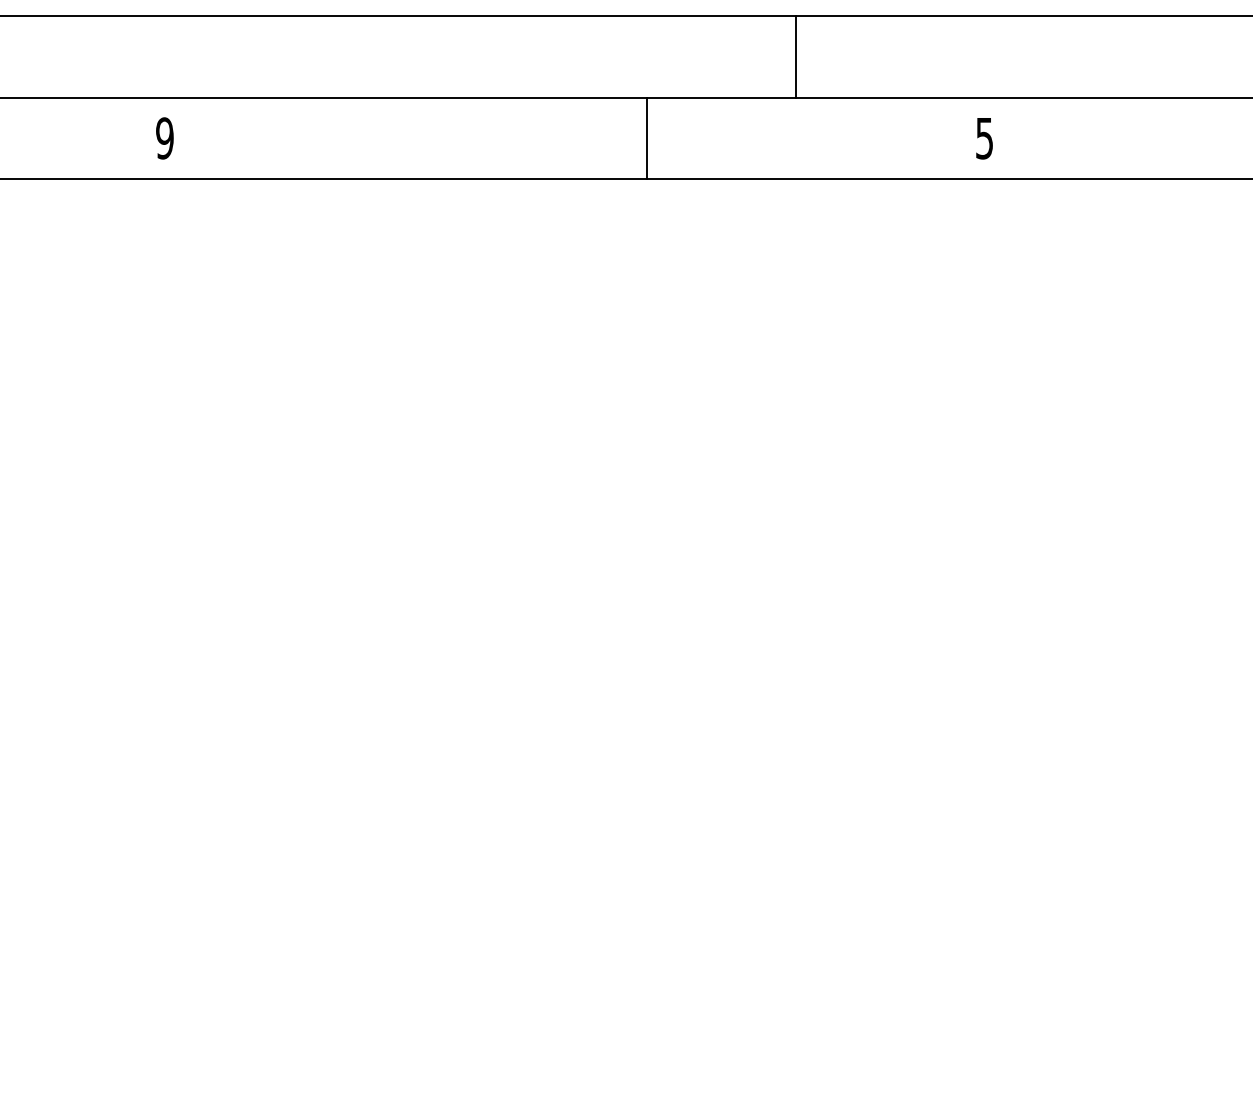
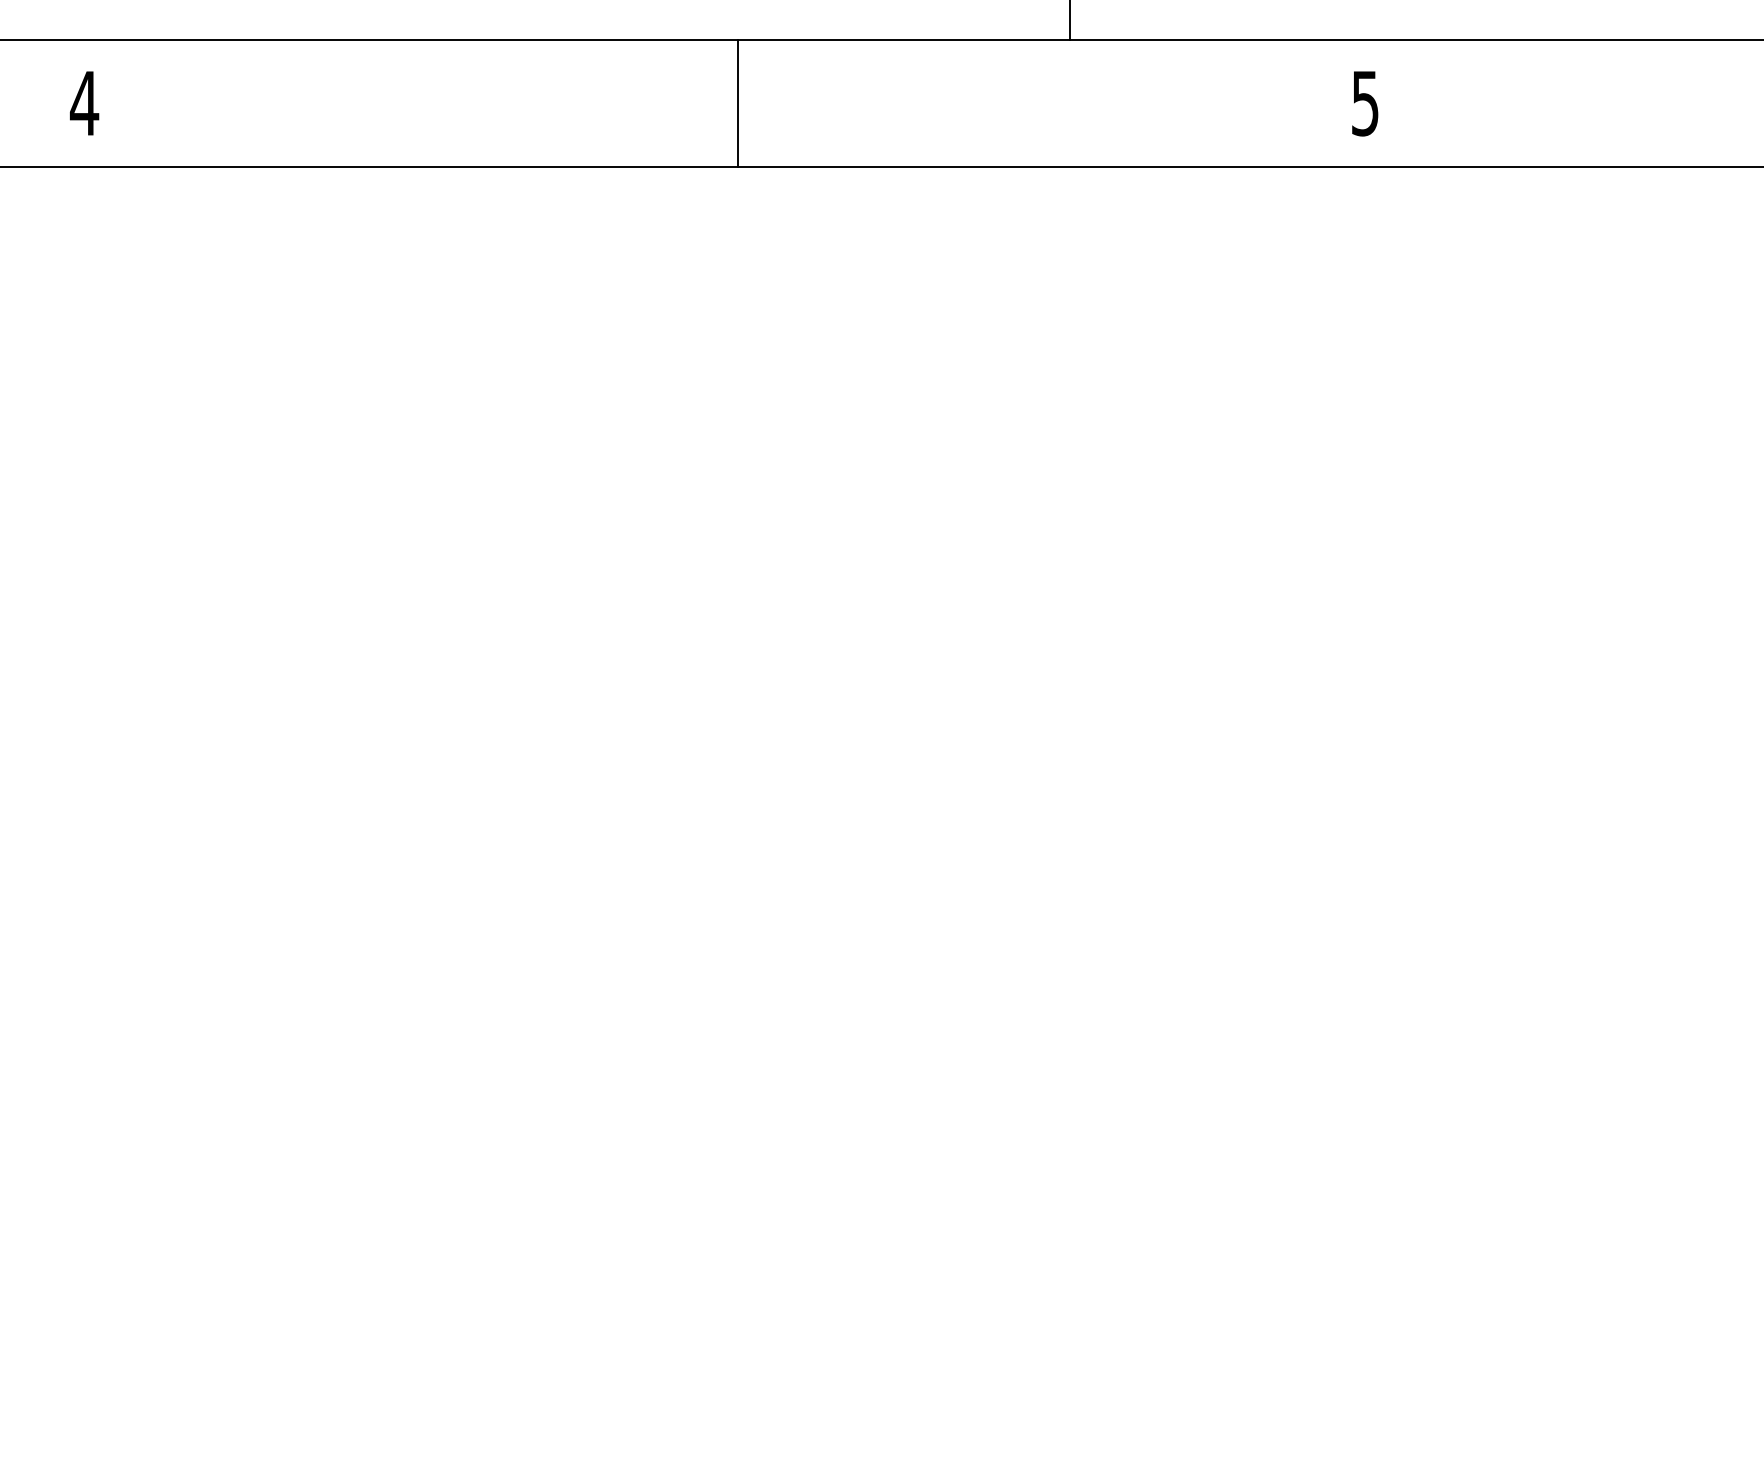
text: (164, 138) -> (83, 103), 9 -> 4
line: (646, 138) -> (737, 103), moved

